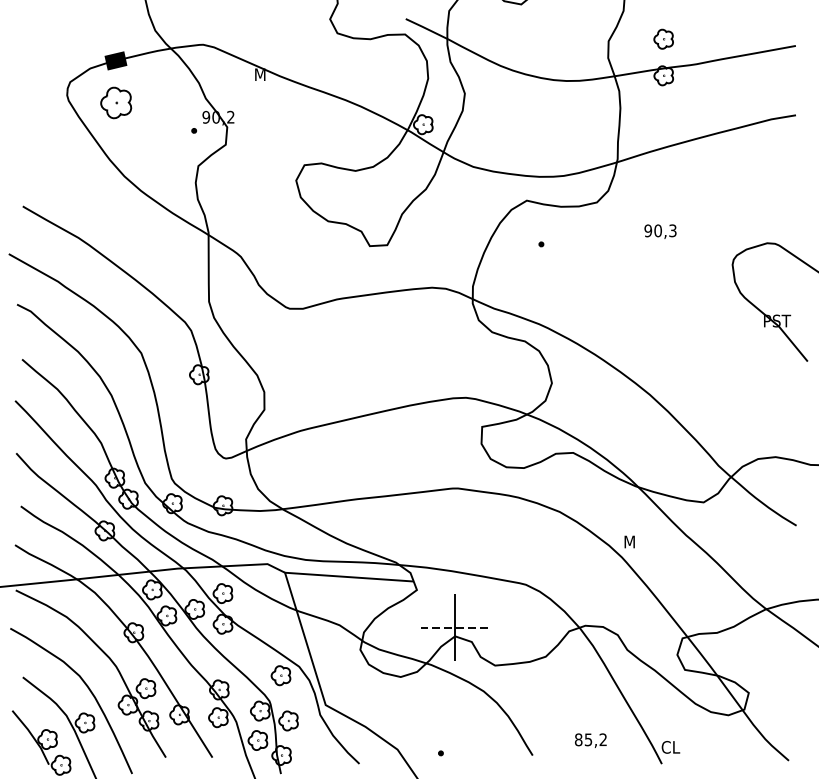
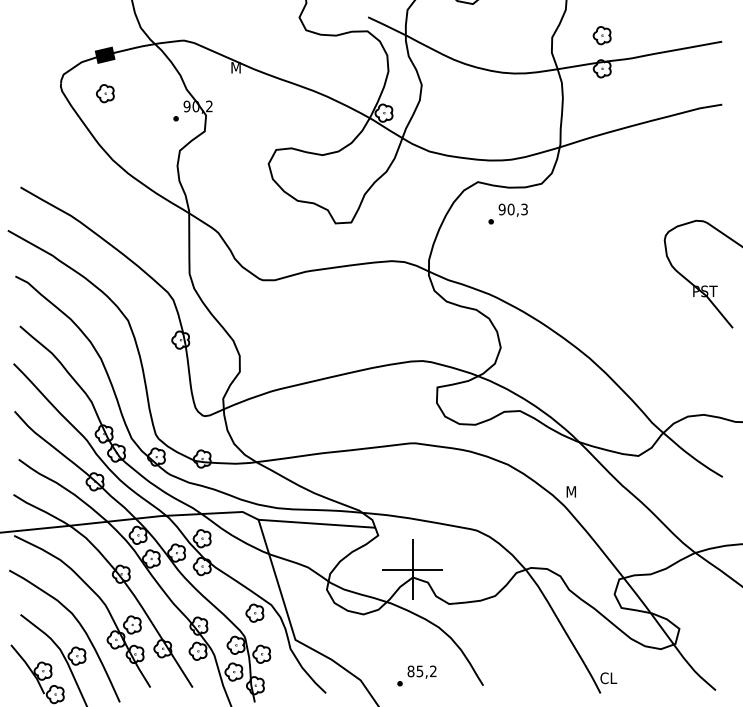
part: (116, 103) -> (105, 93), size x0.62
text: (659, 230) -> (512, 209), moved
line: (454, 627) -> (412, 569), dashed -> solid
text: (590, 739) -> (421, 671), moved

